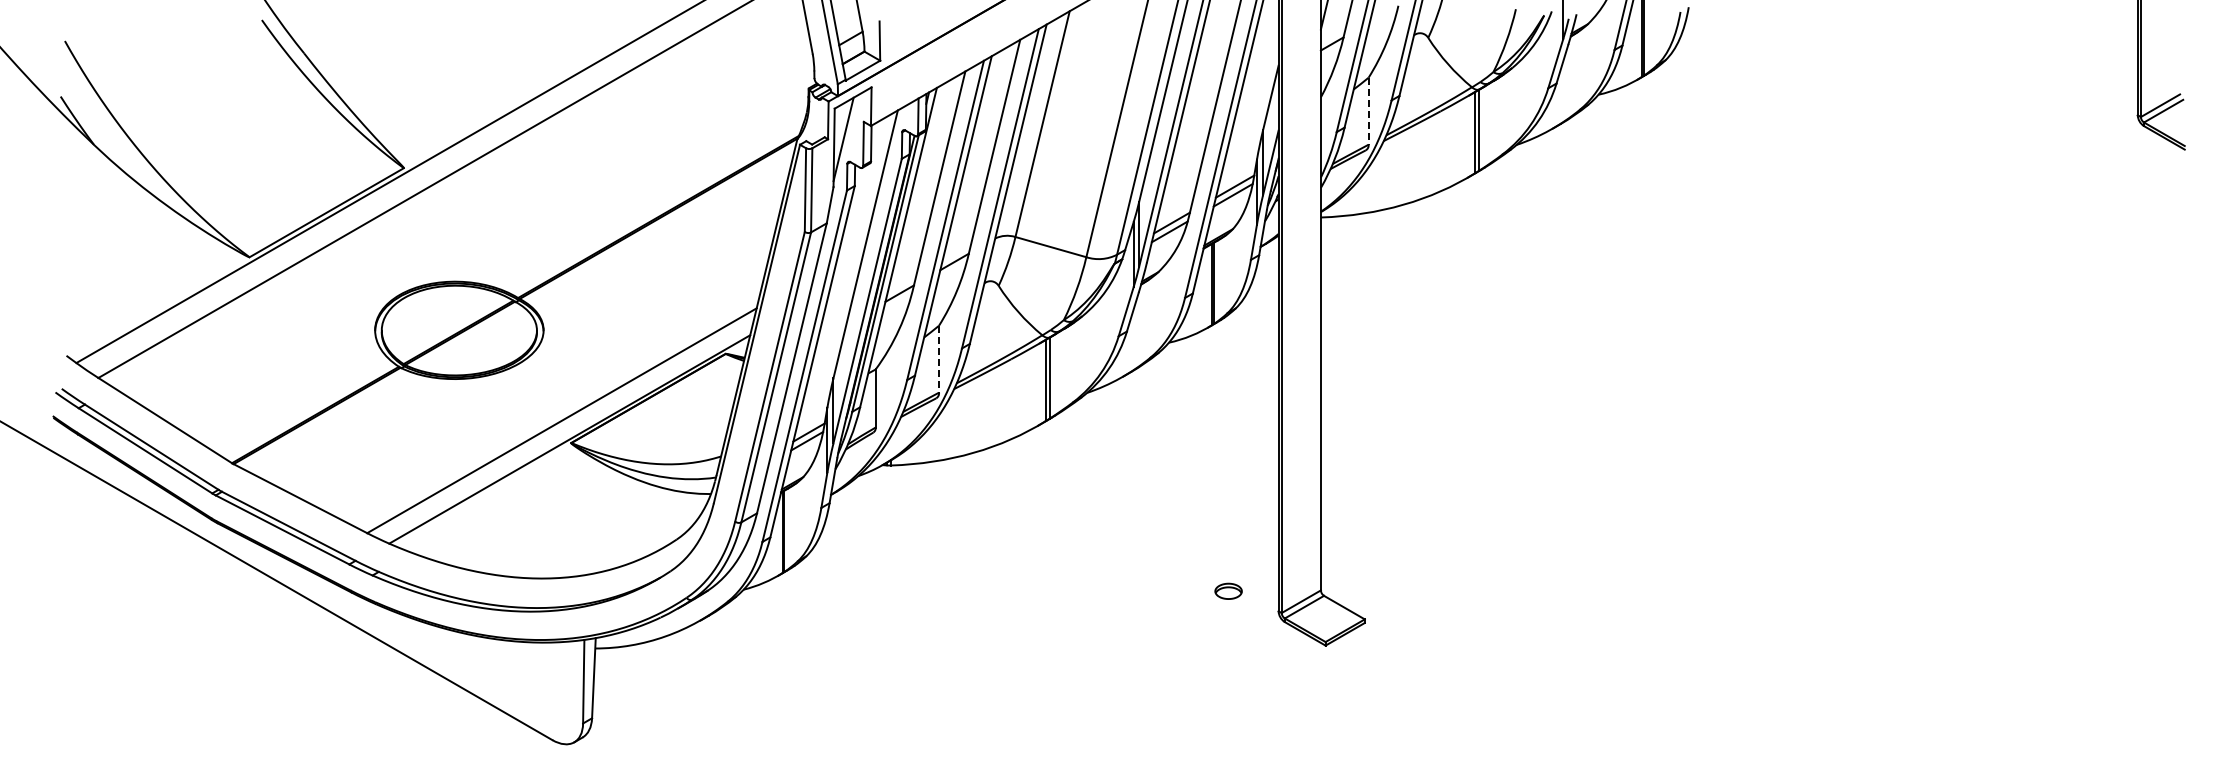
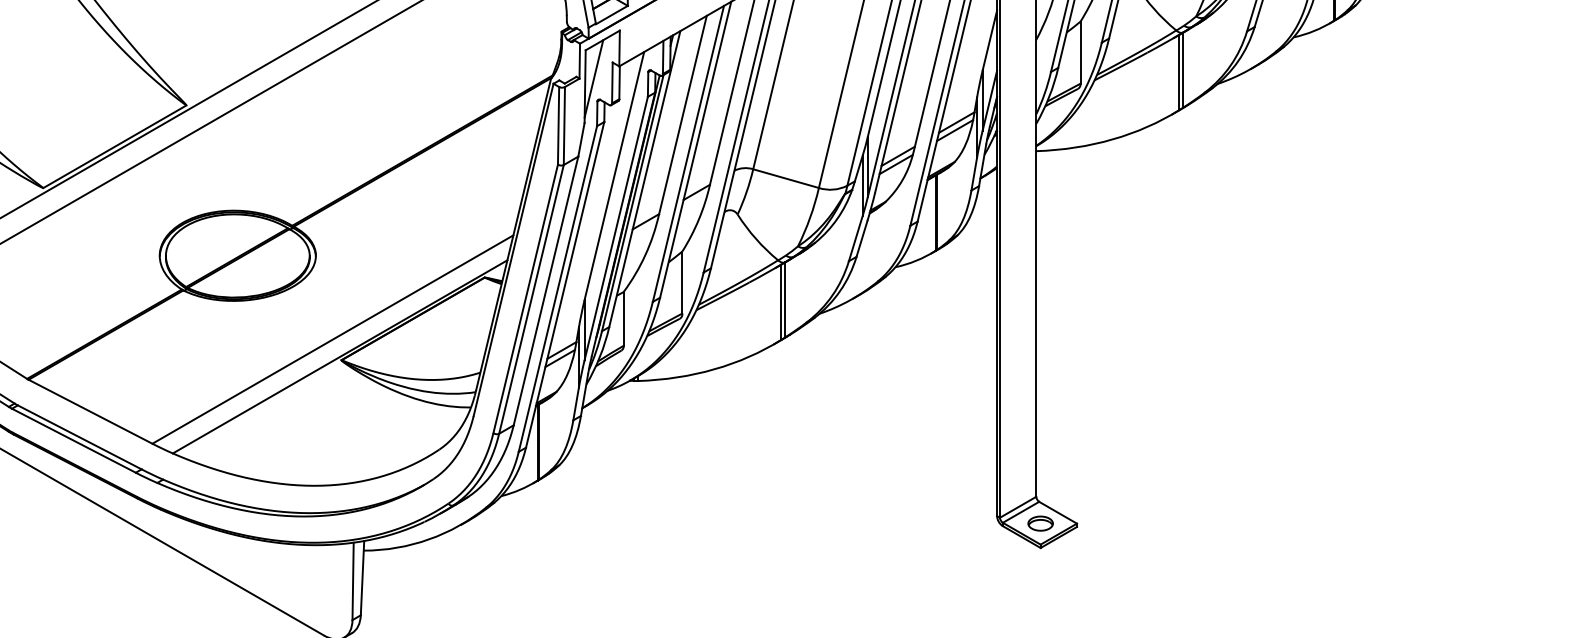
line: (1368, 111) -> (1080, 52), dashed -> solid
line: (939, 359) -> (682, 282), dashed -> solid
part: (1228, 590) -> (1040, 522), moved

